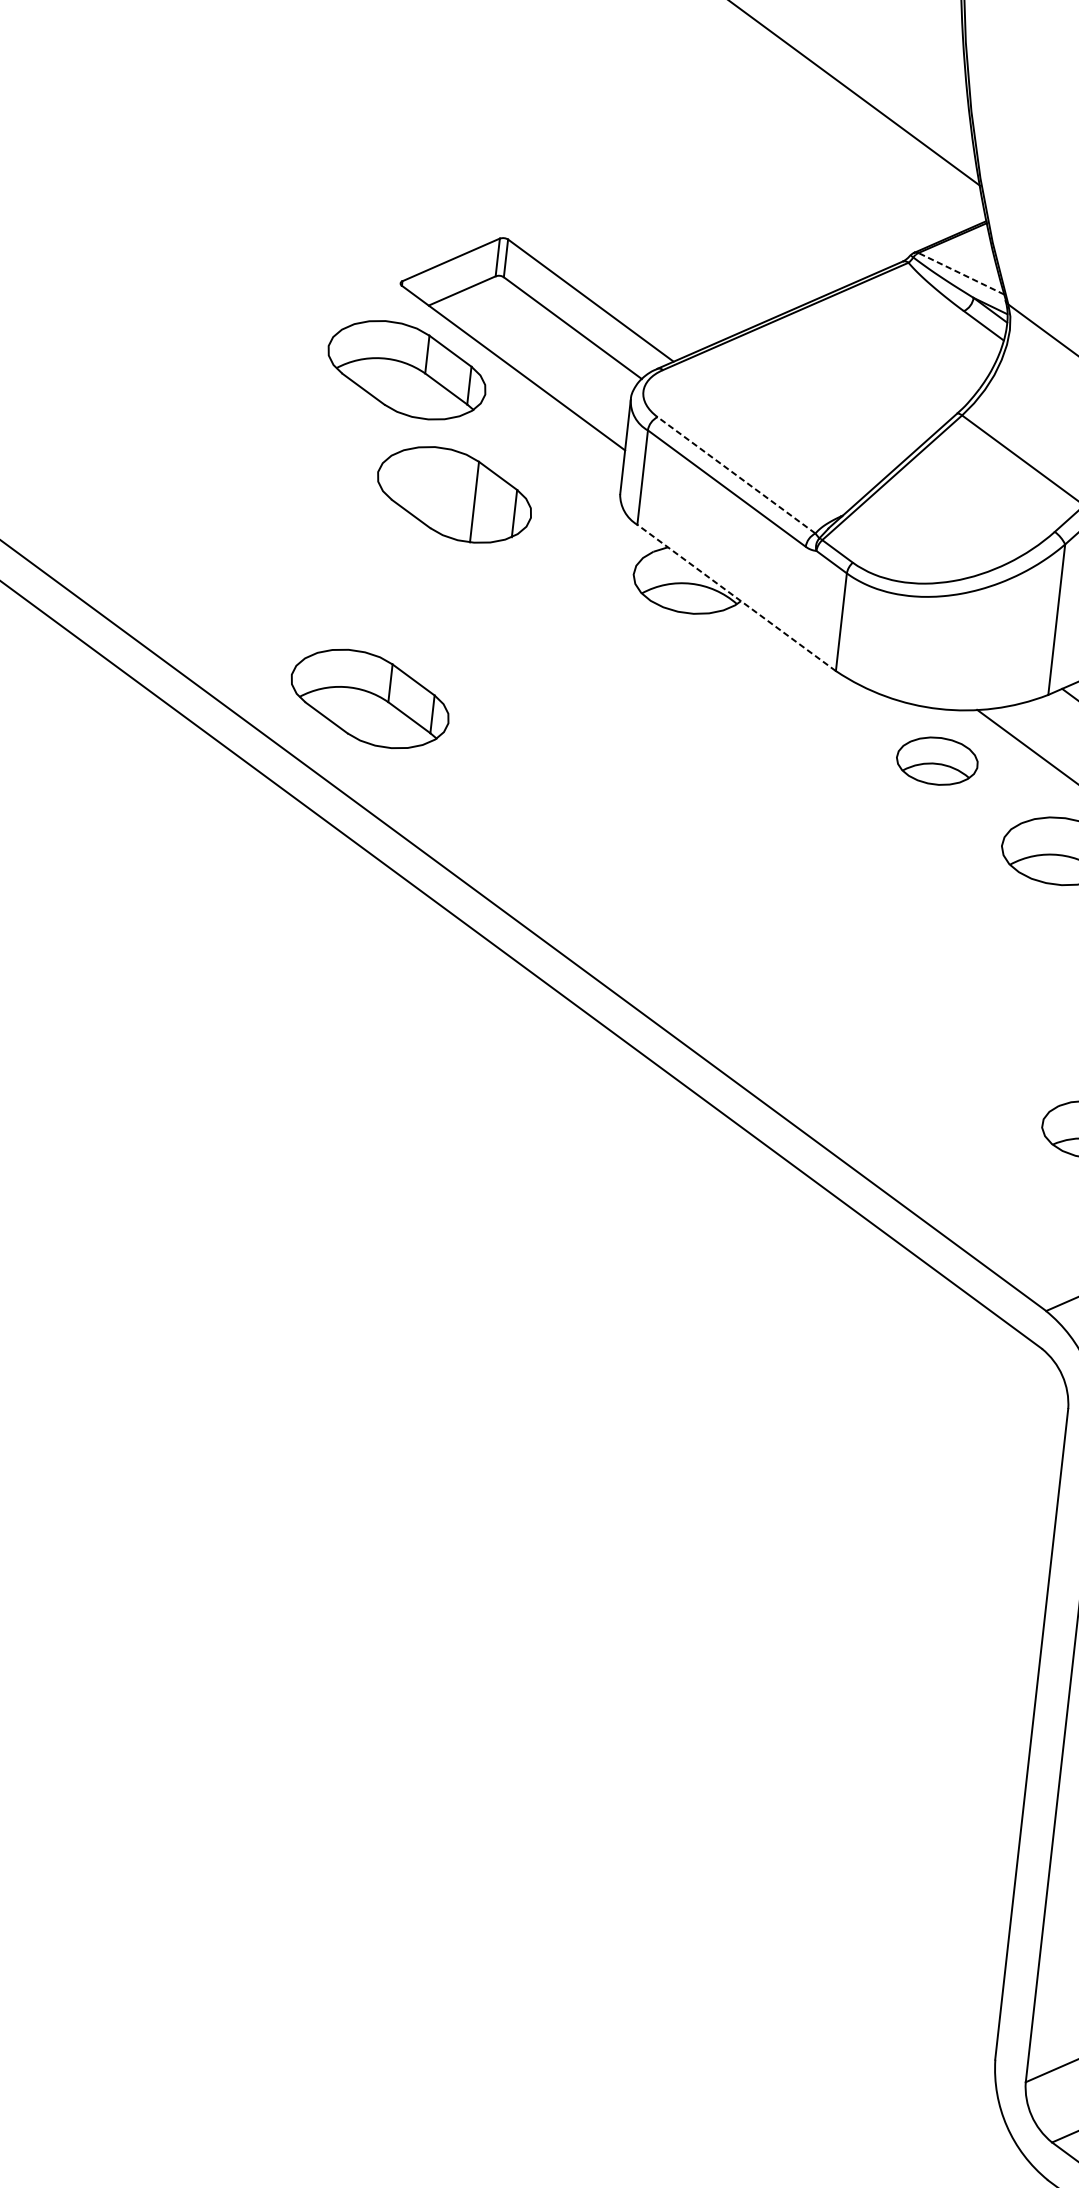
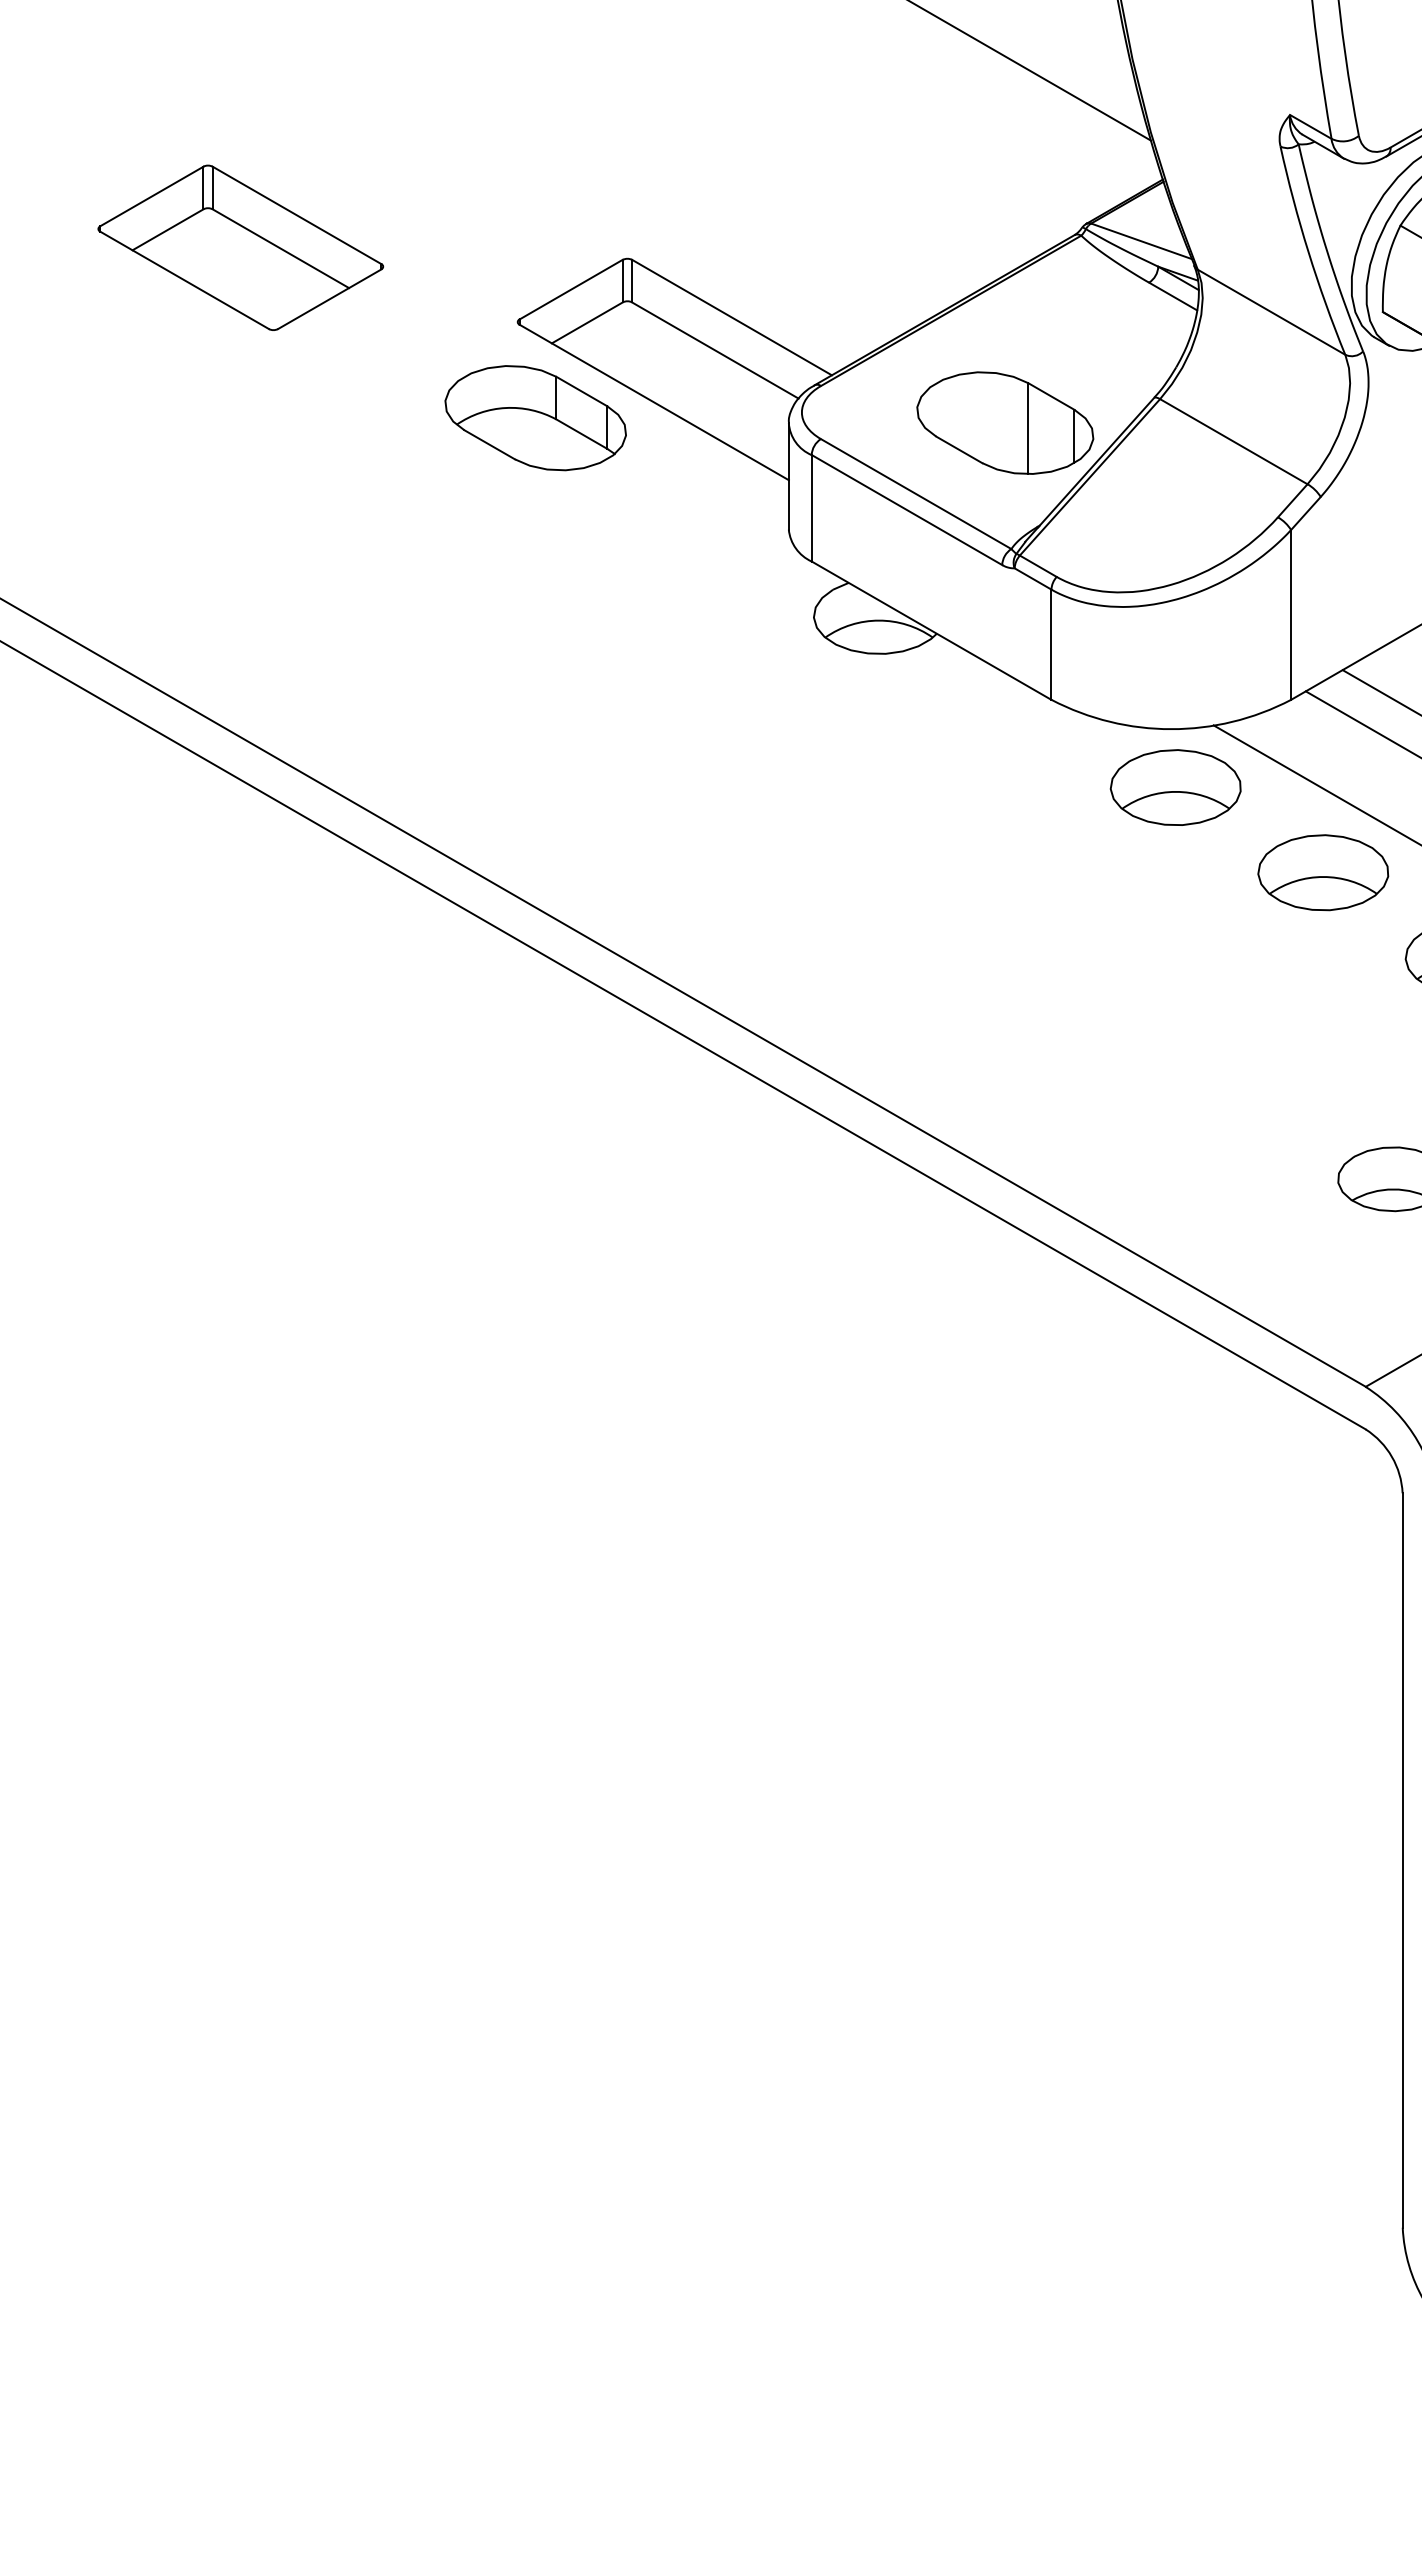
part: (162, 189) -> (240, 247), added
line: (961, 273) -> (1141, 241), dashed -> solid
line: (736, 475) -> (916, 494), dashed -> solid
part: (454, 494) -> (1005, 422), moved
line: (736, 597) -> (931, 630), dashed -> solid
part: (369, 699) -> (535, 789), removed
part: (937, 761) -> (1175, 787), size x1.43

